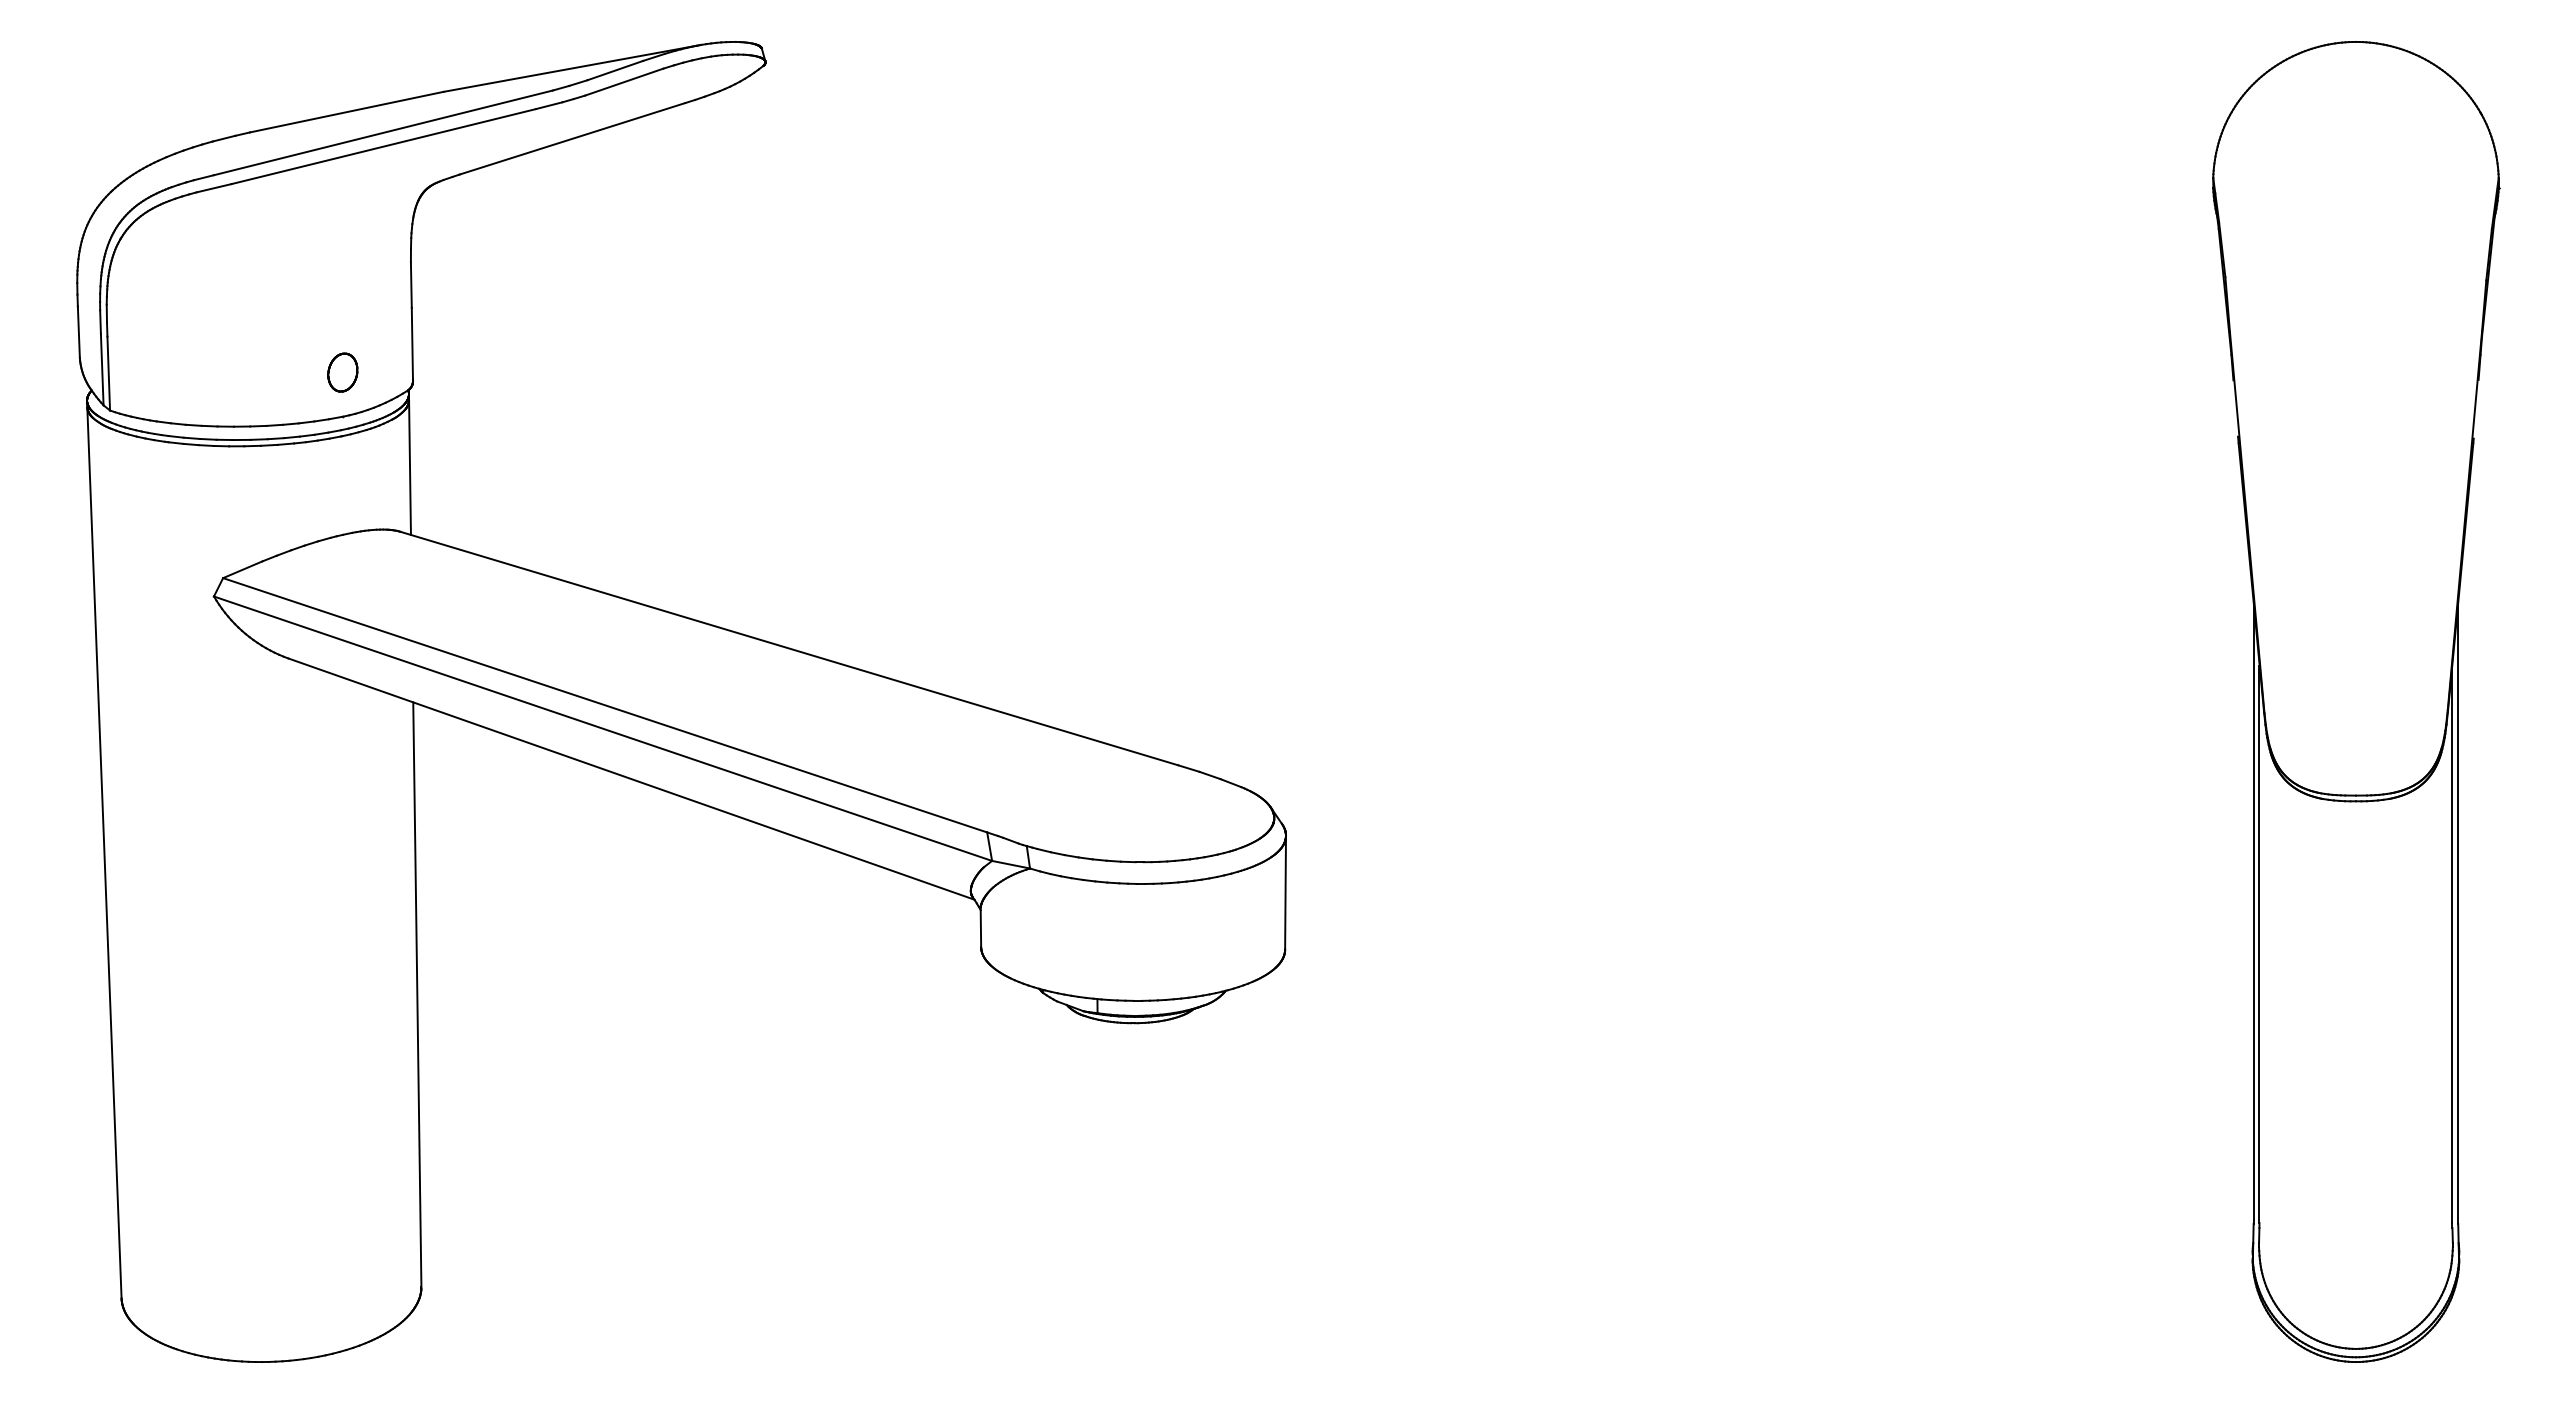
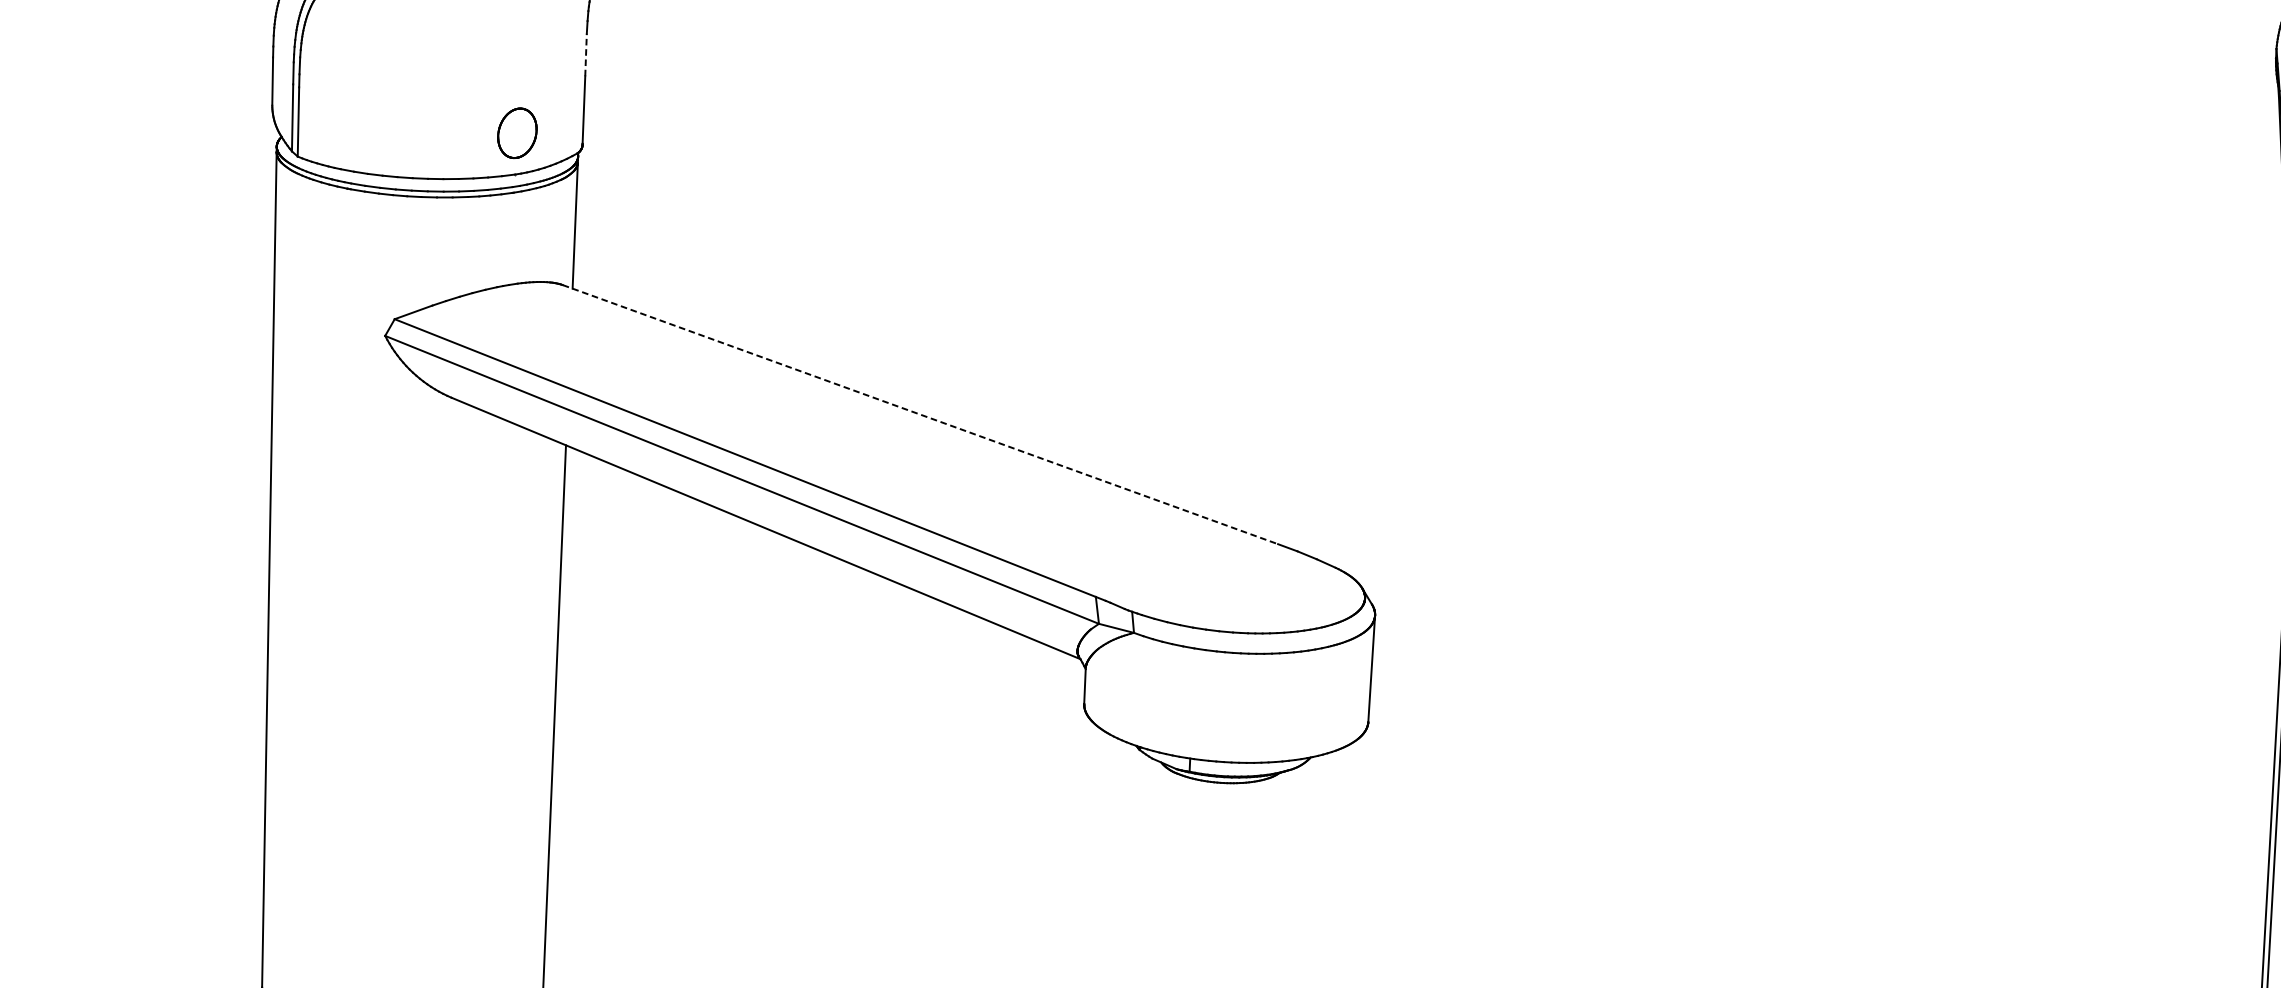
line: (411, 285) -> (586, 55), solid -> dashed
part: (342, 372) -> (517, 133), size x1.4
line: (789, 648) -> (920, 414), solid -> dashed

